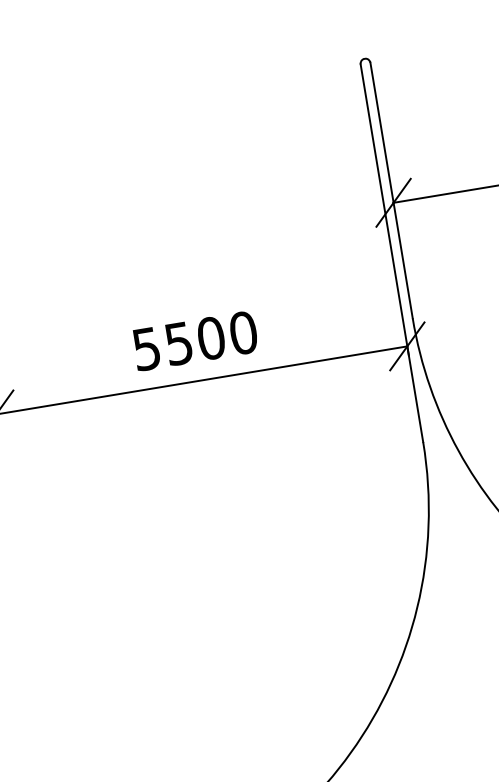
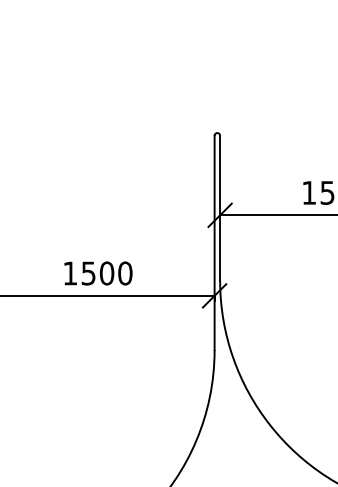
text: (146, 349) -> (70, 273), 5500 -> 1500

